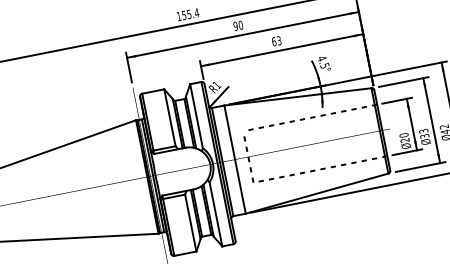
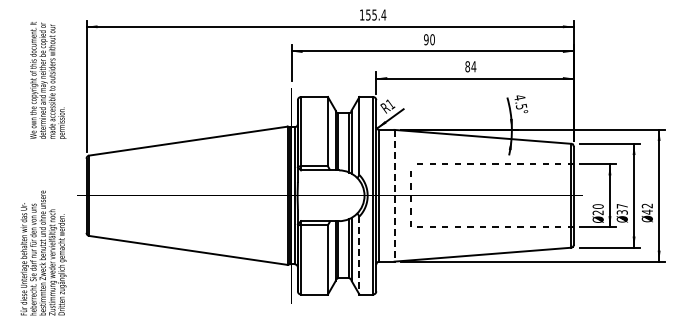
text: (276, 41) -> (470, 66), 63 -> 84
text: (423, 131) -> (621, 206), 33 -> 37
line: (234, 159) -> (394, 195), solid -> dashed
line: (216, 215) -> (359, 256), solid -> dashed

